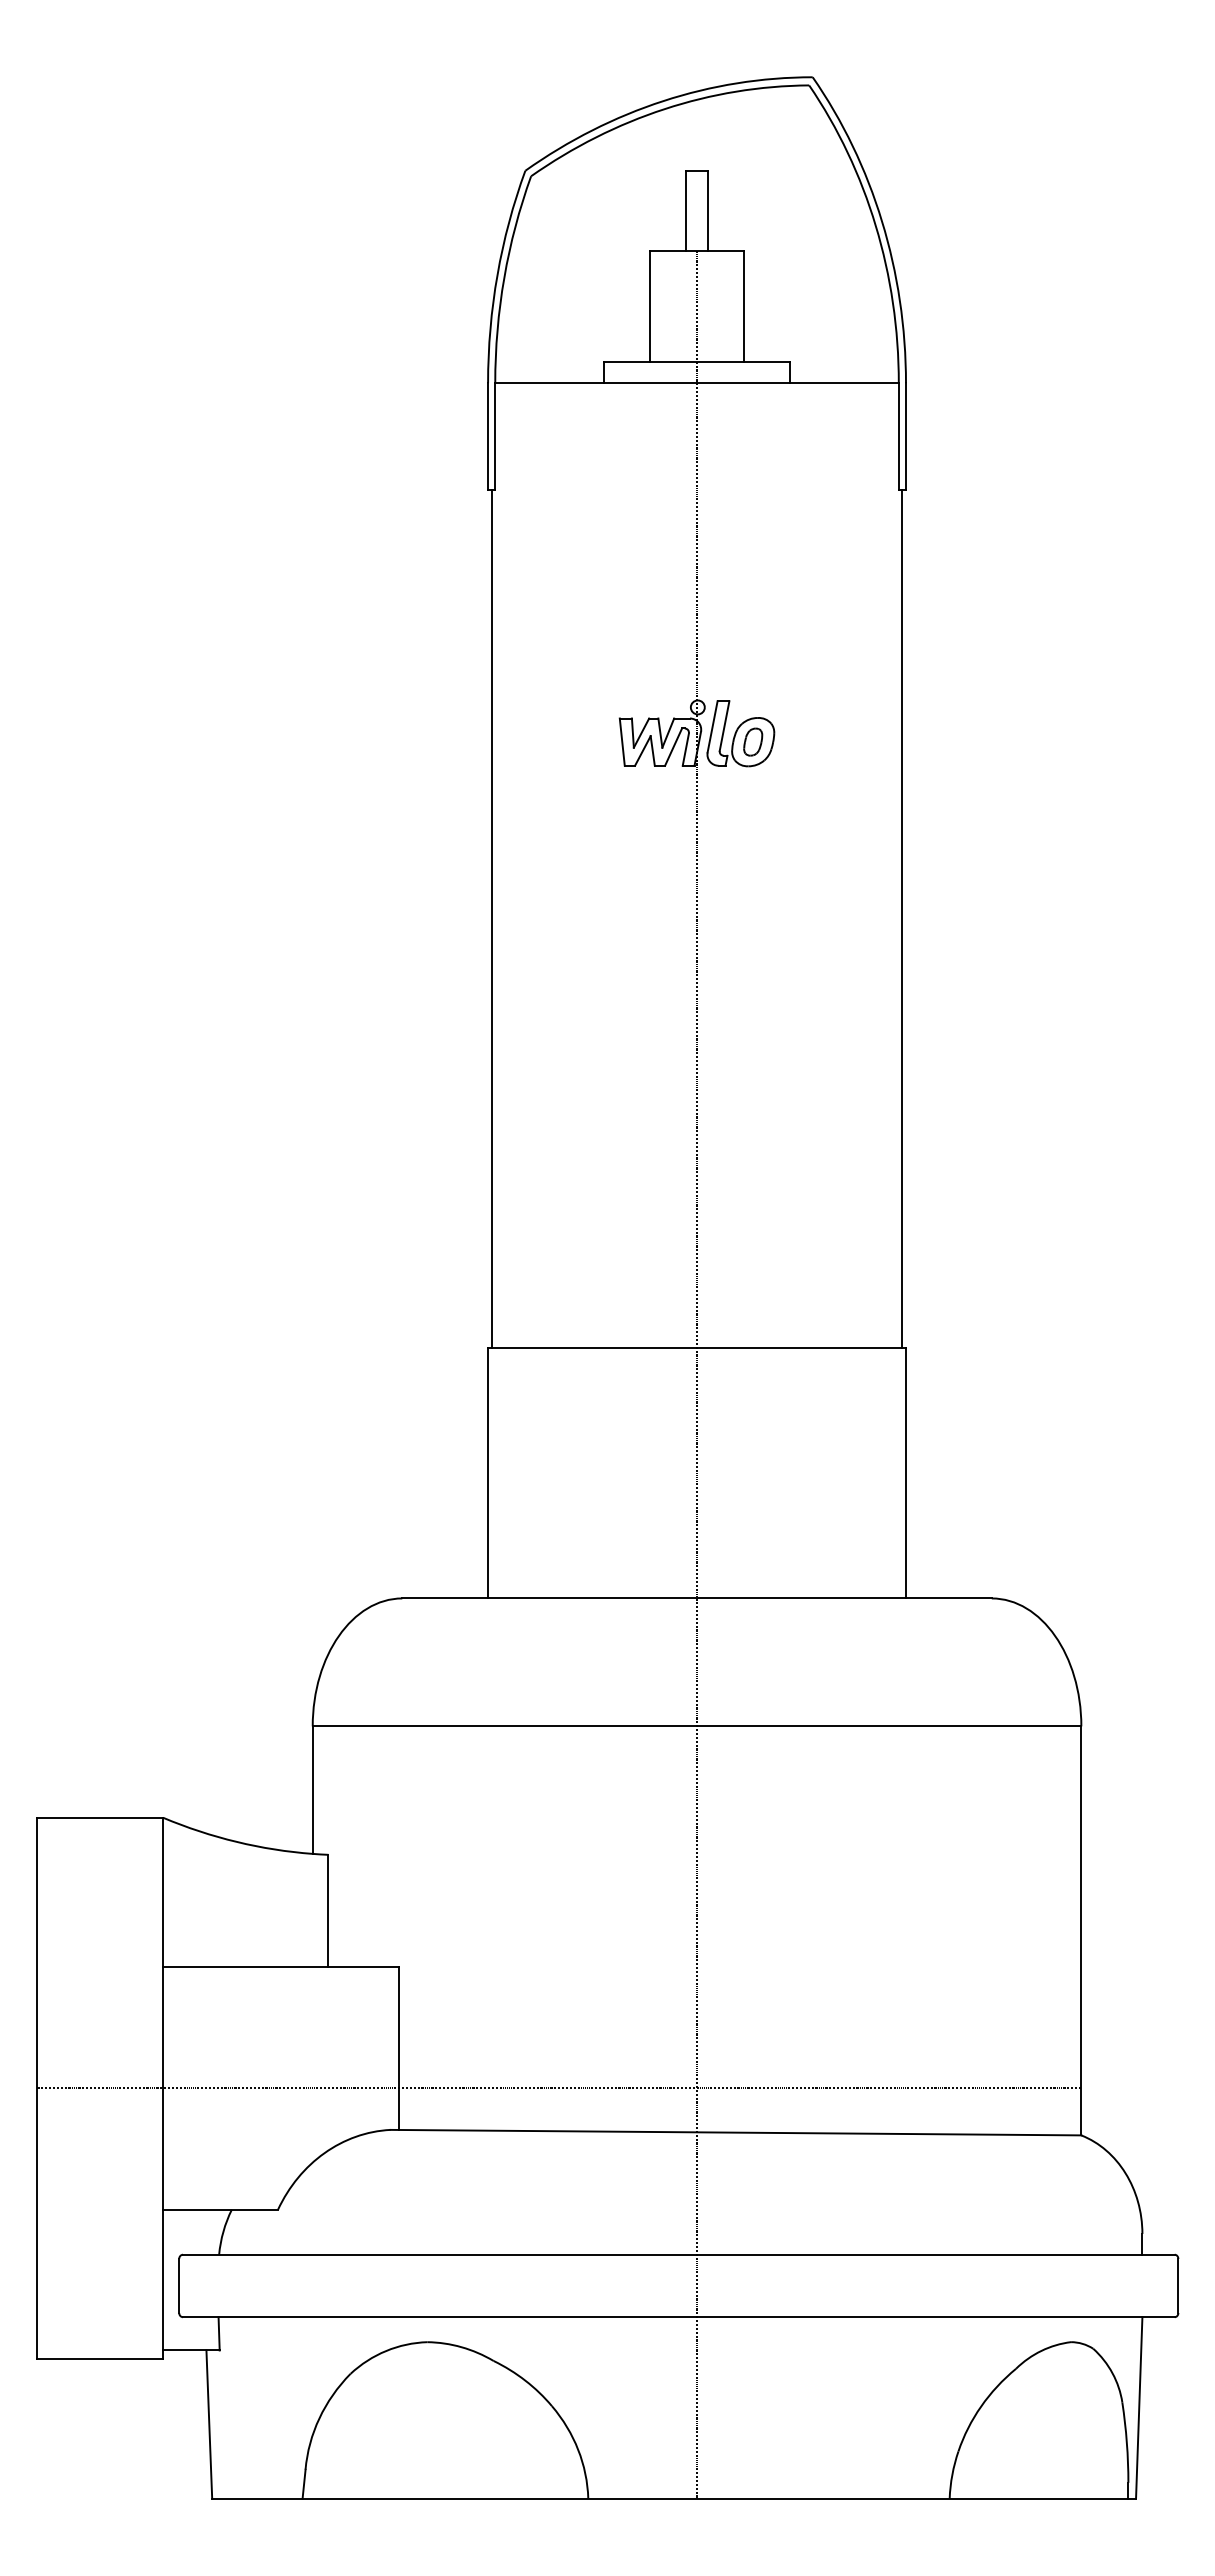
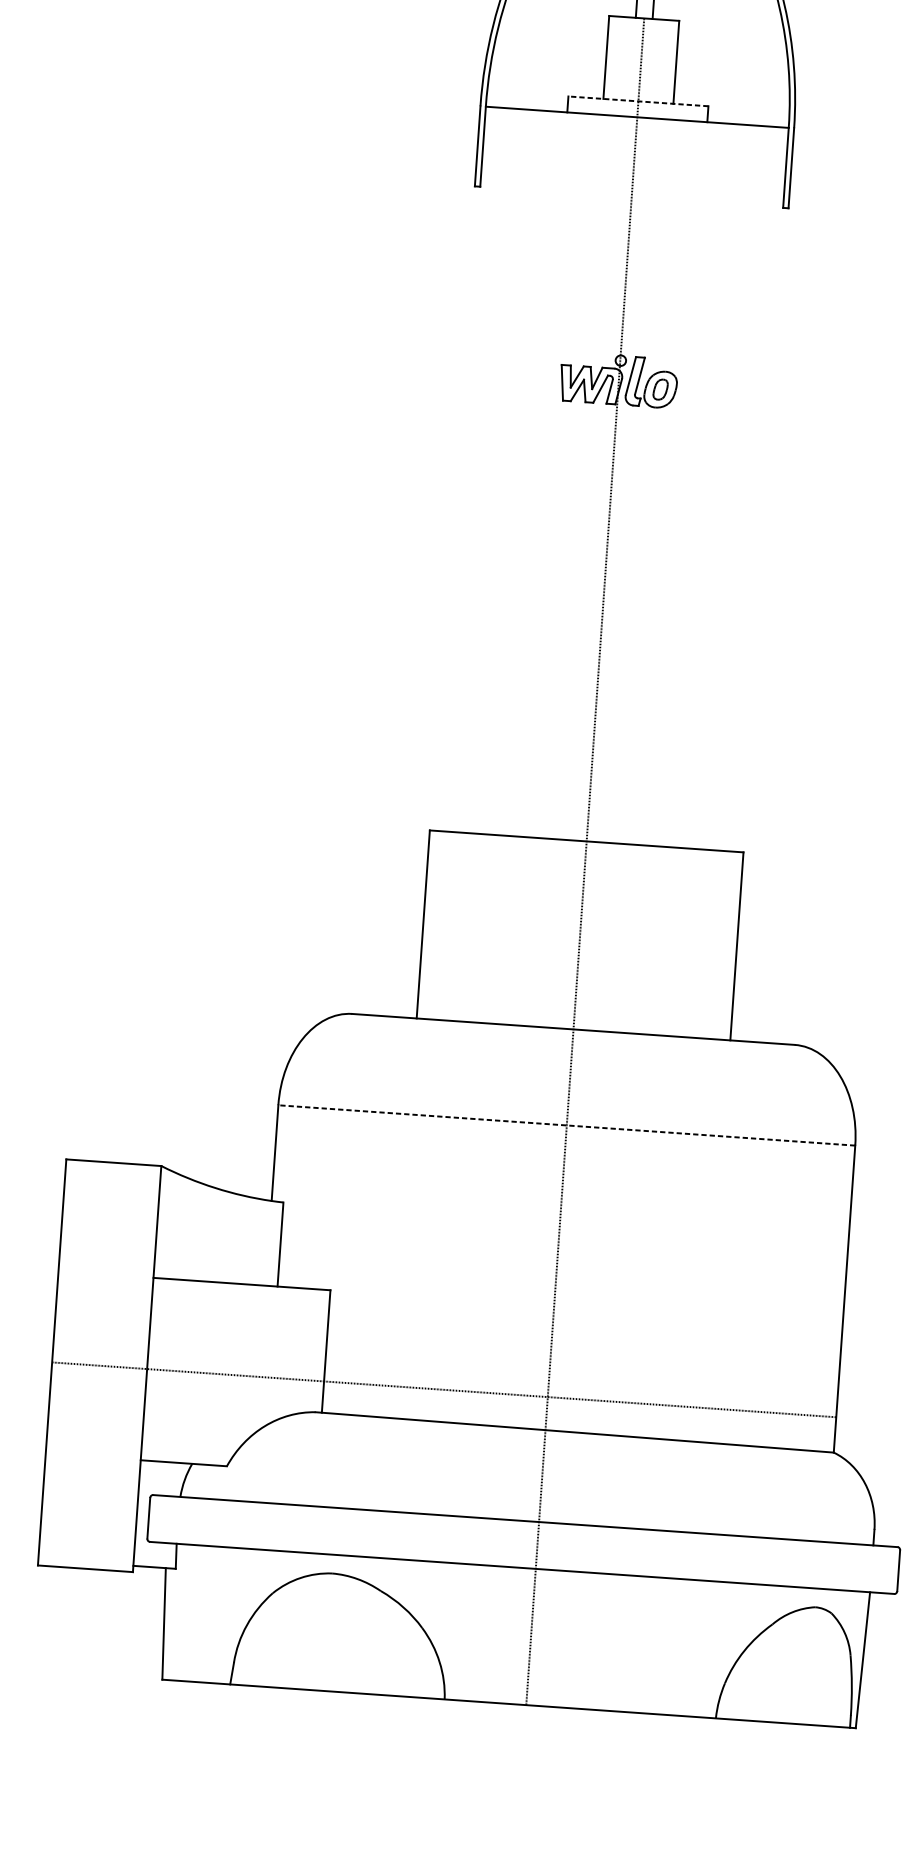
line: (696, 361) -> (638, 100), solid -> dashed
line: (491, 918) -> (454, 508), removed
line: (902, 918) -> (763, 529), removed
line: (696, 1726) -> (566, 1125), solid -> dashed

